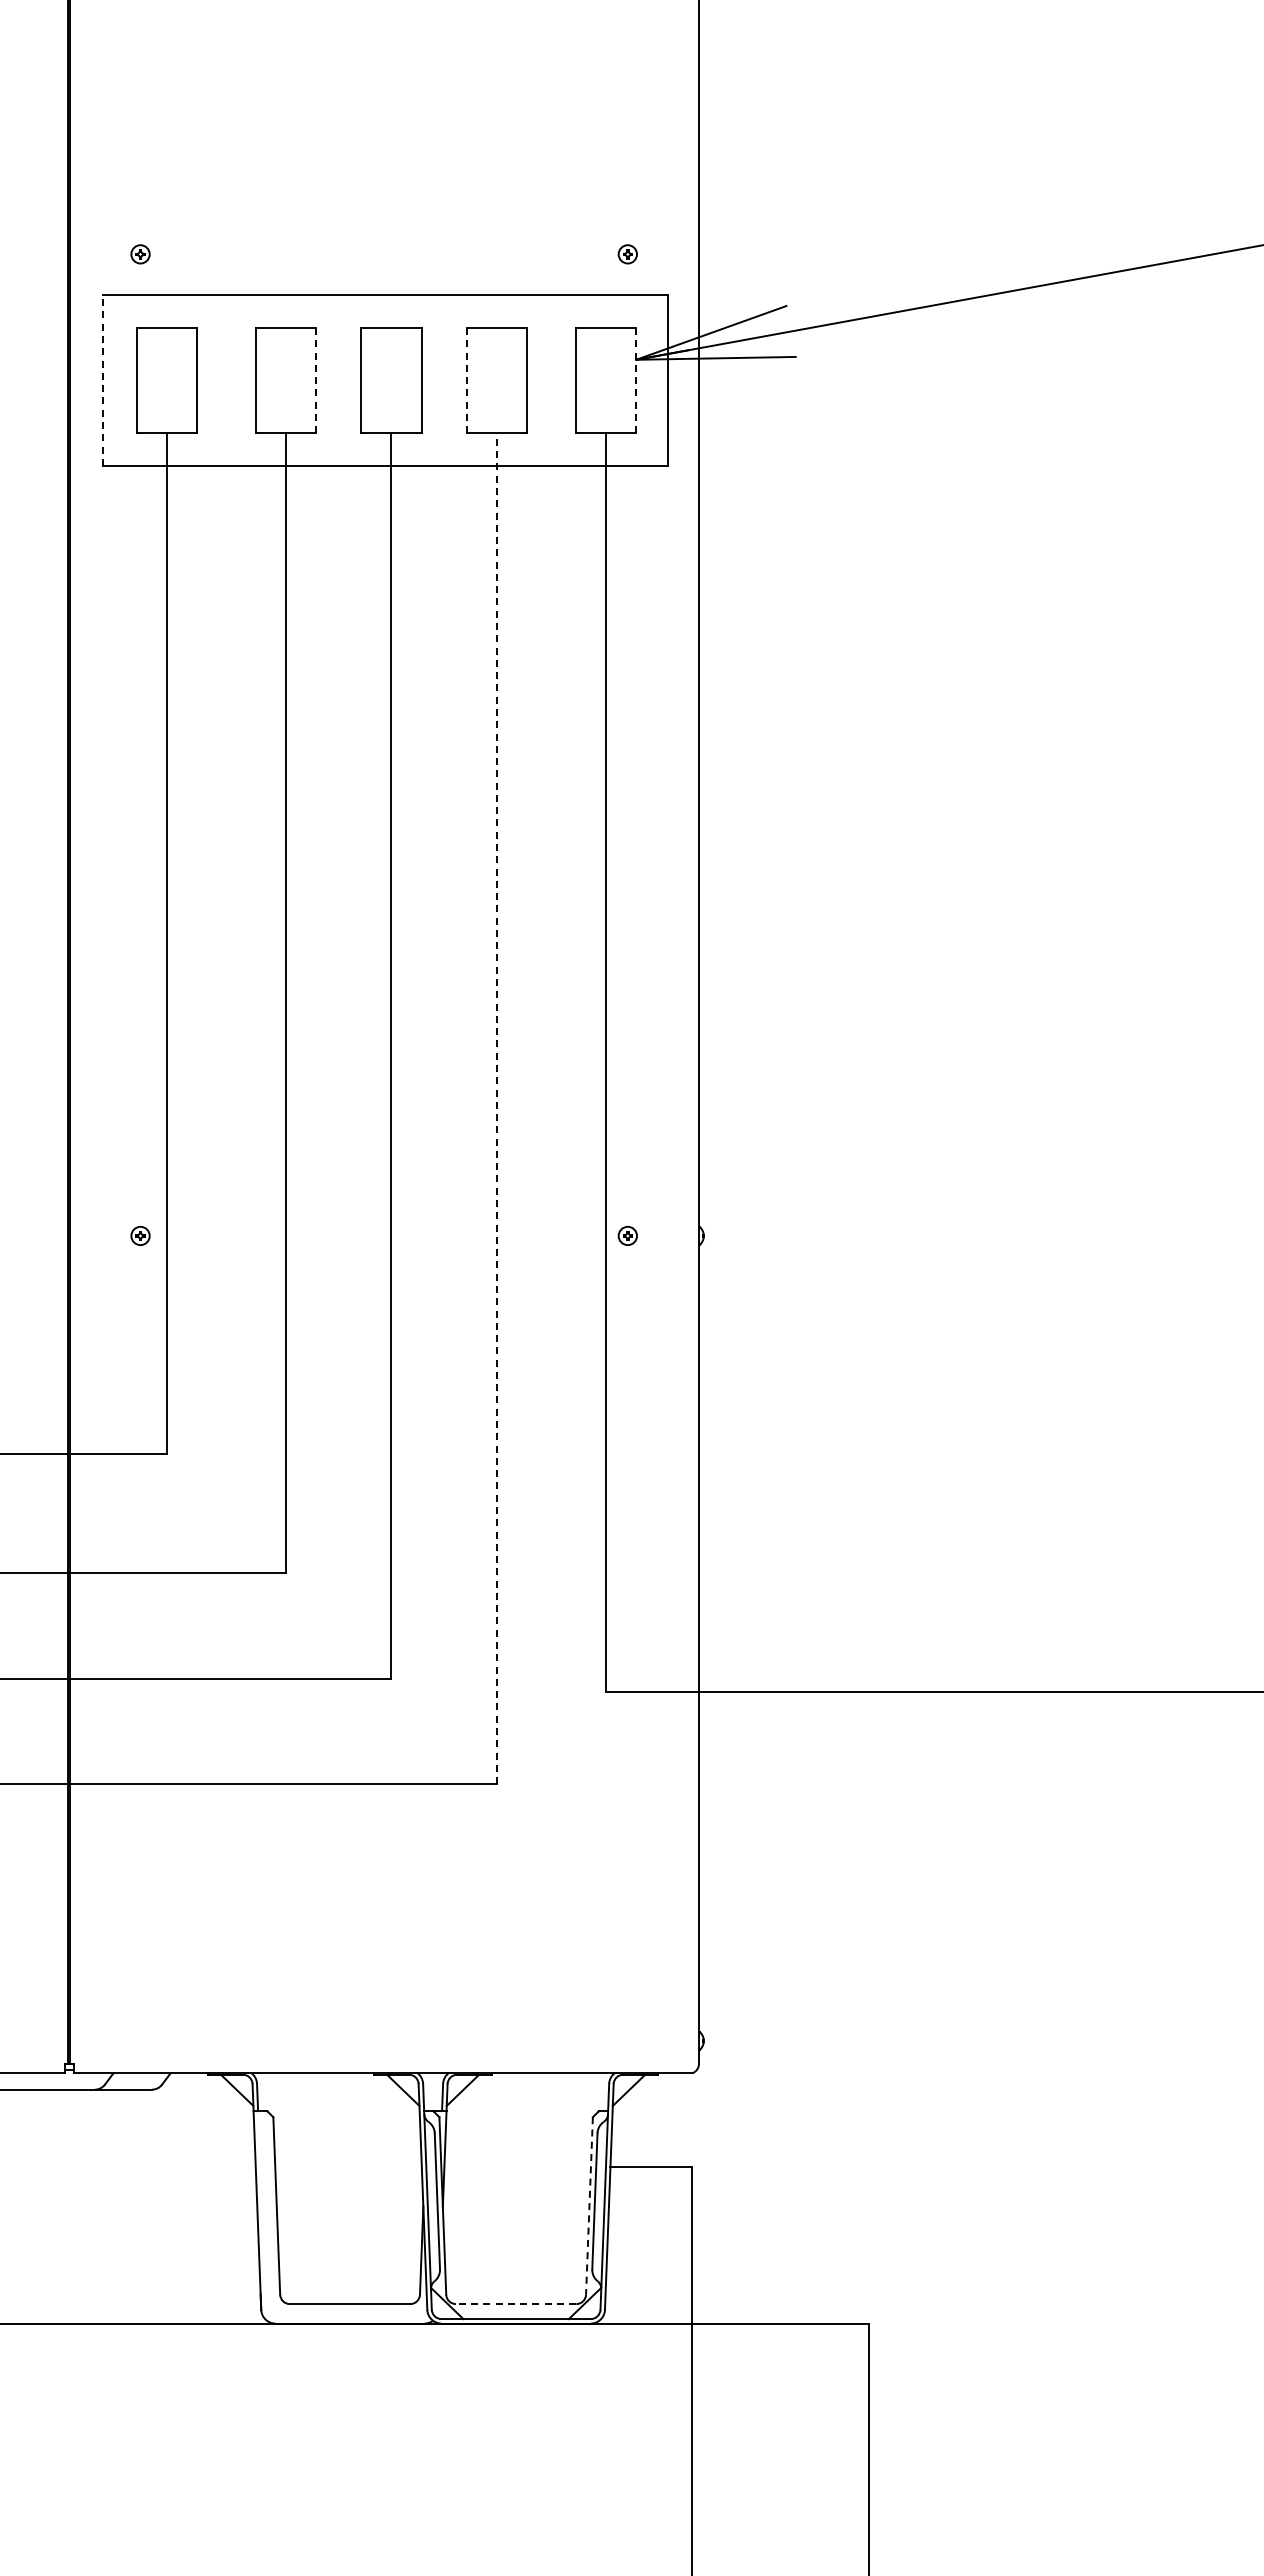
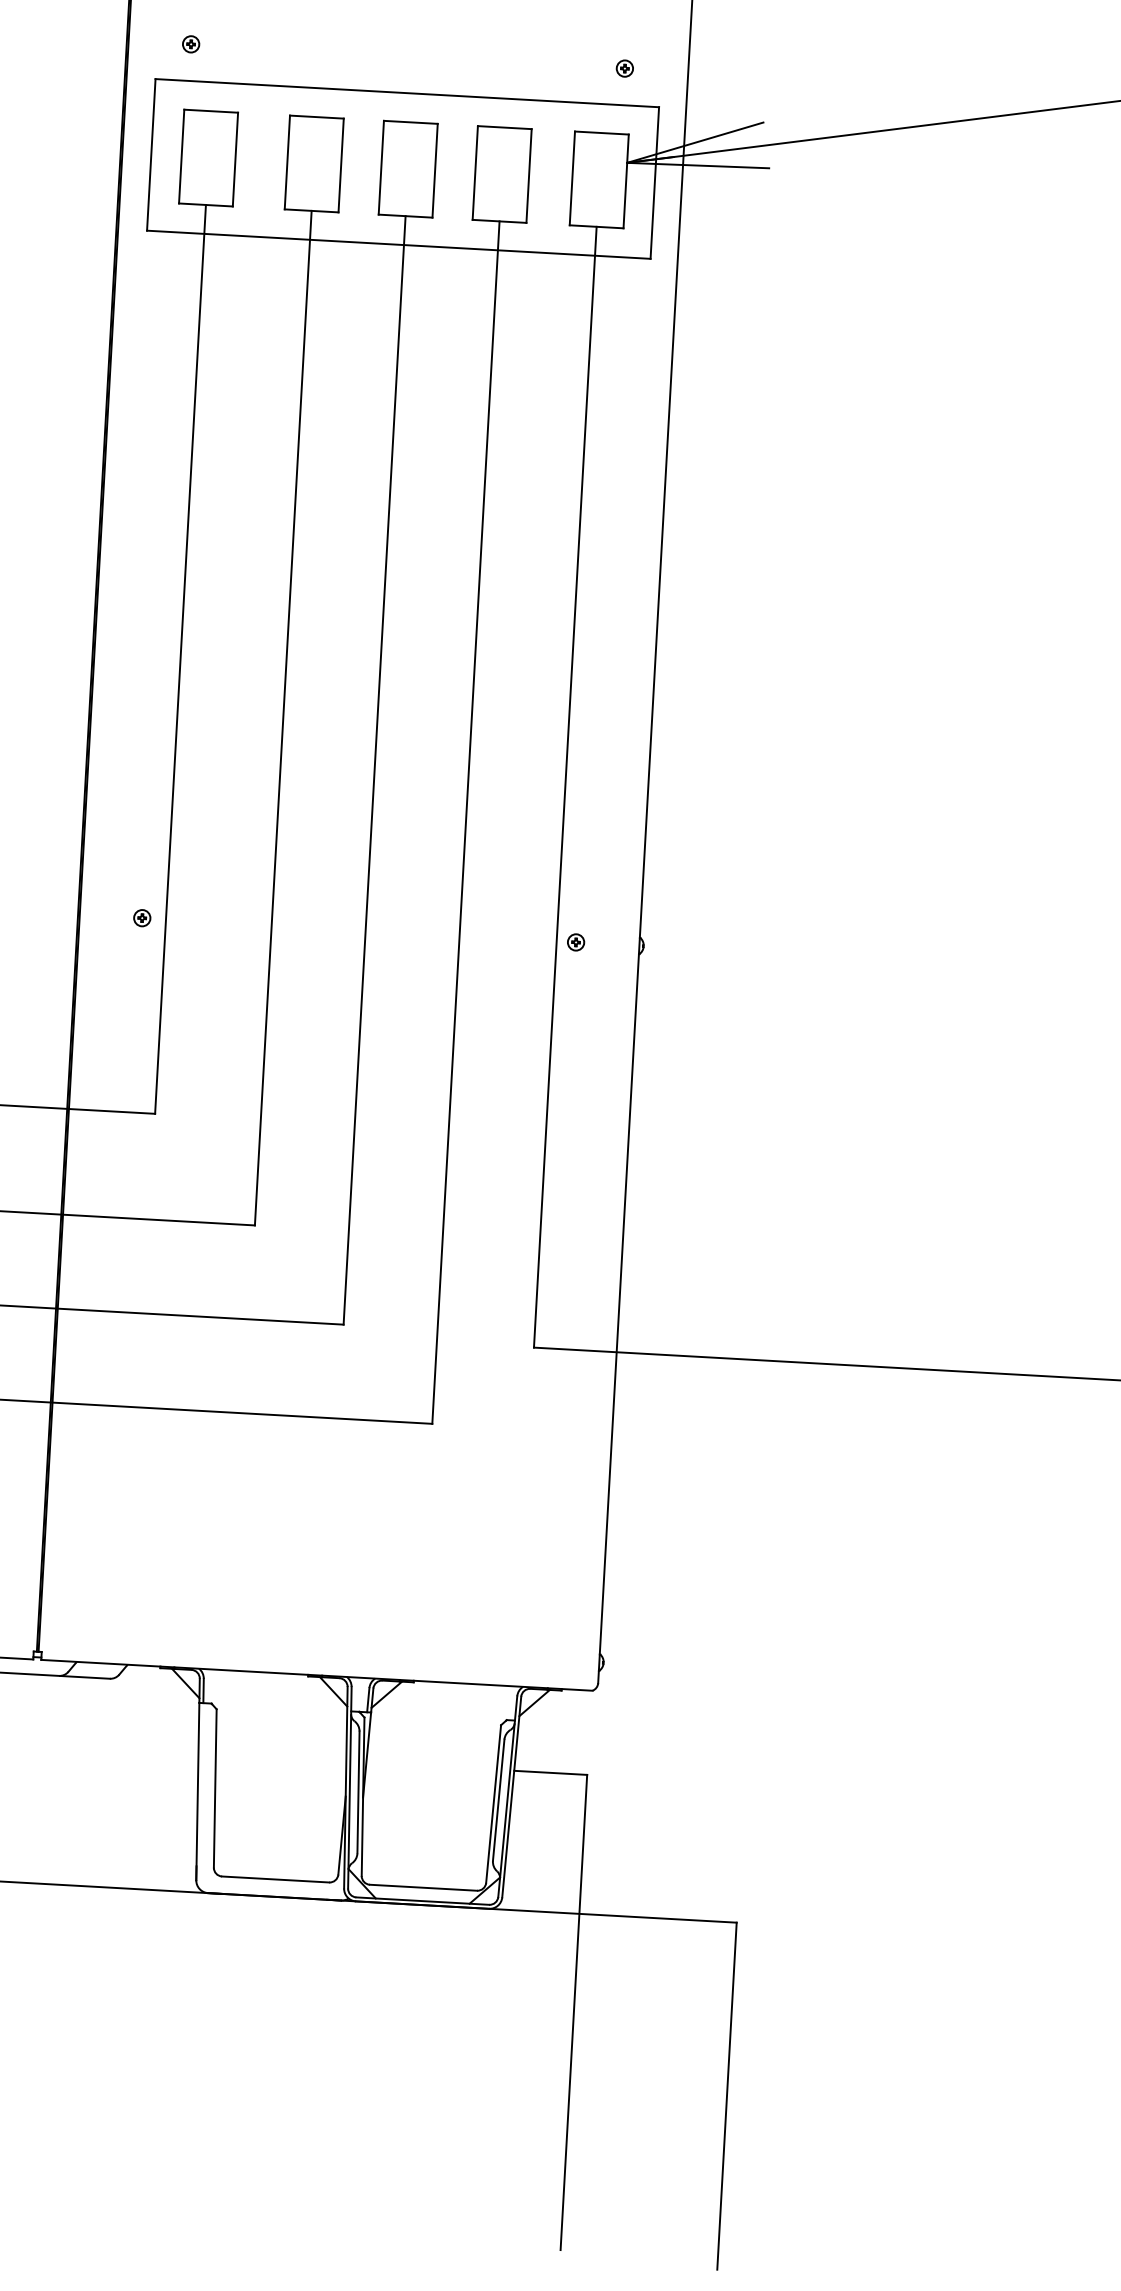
line: (102, 380) -> (150, 154), dashed -> solid
line: (316, 380) -> (341, 165), dashed -> solid
line: (466, 380) -> (475, 172), dashed -> solid
line: (636, 380) -> (626, 181), dashed -> solid
line: (497, 1108) -> (466, 822), dashed -> solid
line: (589, 2205) -> (493, 1803), dashed -> solid
line: (515, 2304) -> (422, 1888), dashed -> solid

